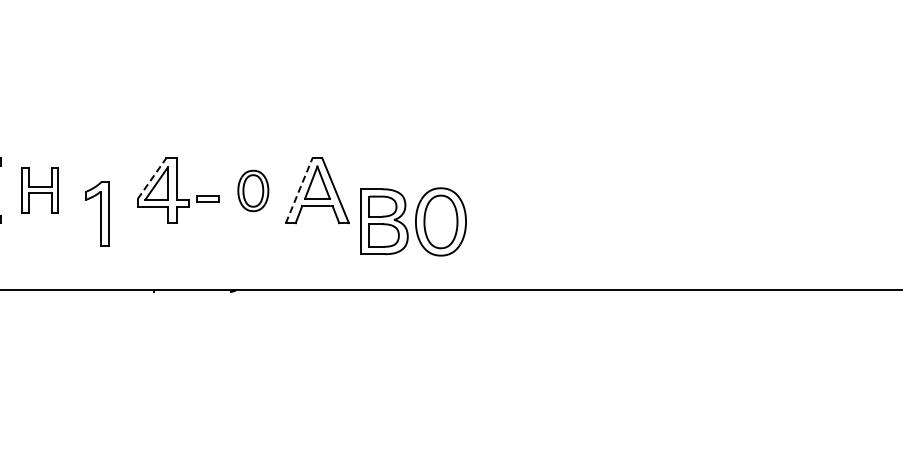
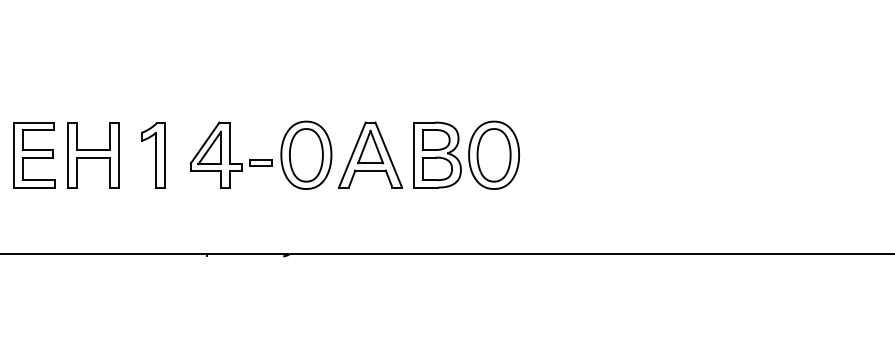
line: (152, 178) -> (205, 142), dashed -> solid
part: (40, 190) -> (93, 154), size x1.43
part: (253, 190) -> (306, 154), size x1.67
line: (299, 190) -> (352, 154), dashed -> solid
part: (97, 213) -> (152, 154), moved
part: (413, 221) -> (466, 154), moved

